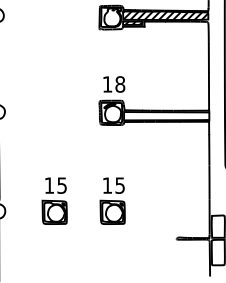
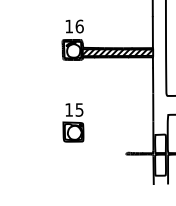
text: (120, 84) -> (79, 26), 18 -> 16
hatch: (166, 116) -> (117, 52), added
part: (54, 200) -> (25, 122), removed

